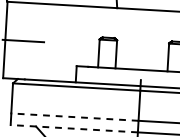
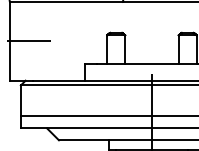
line: (75, 117) -> (86, 116), dashed -> solid
line: (74, 128) -> (86, 128), dashed -> solid

